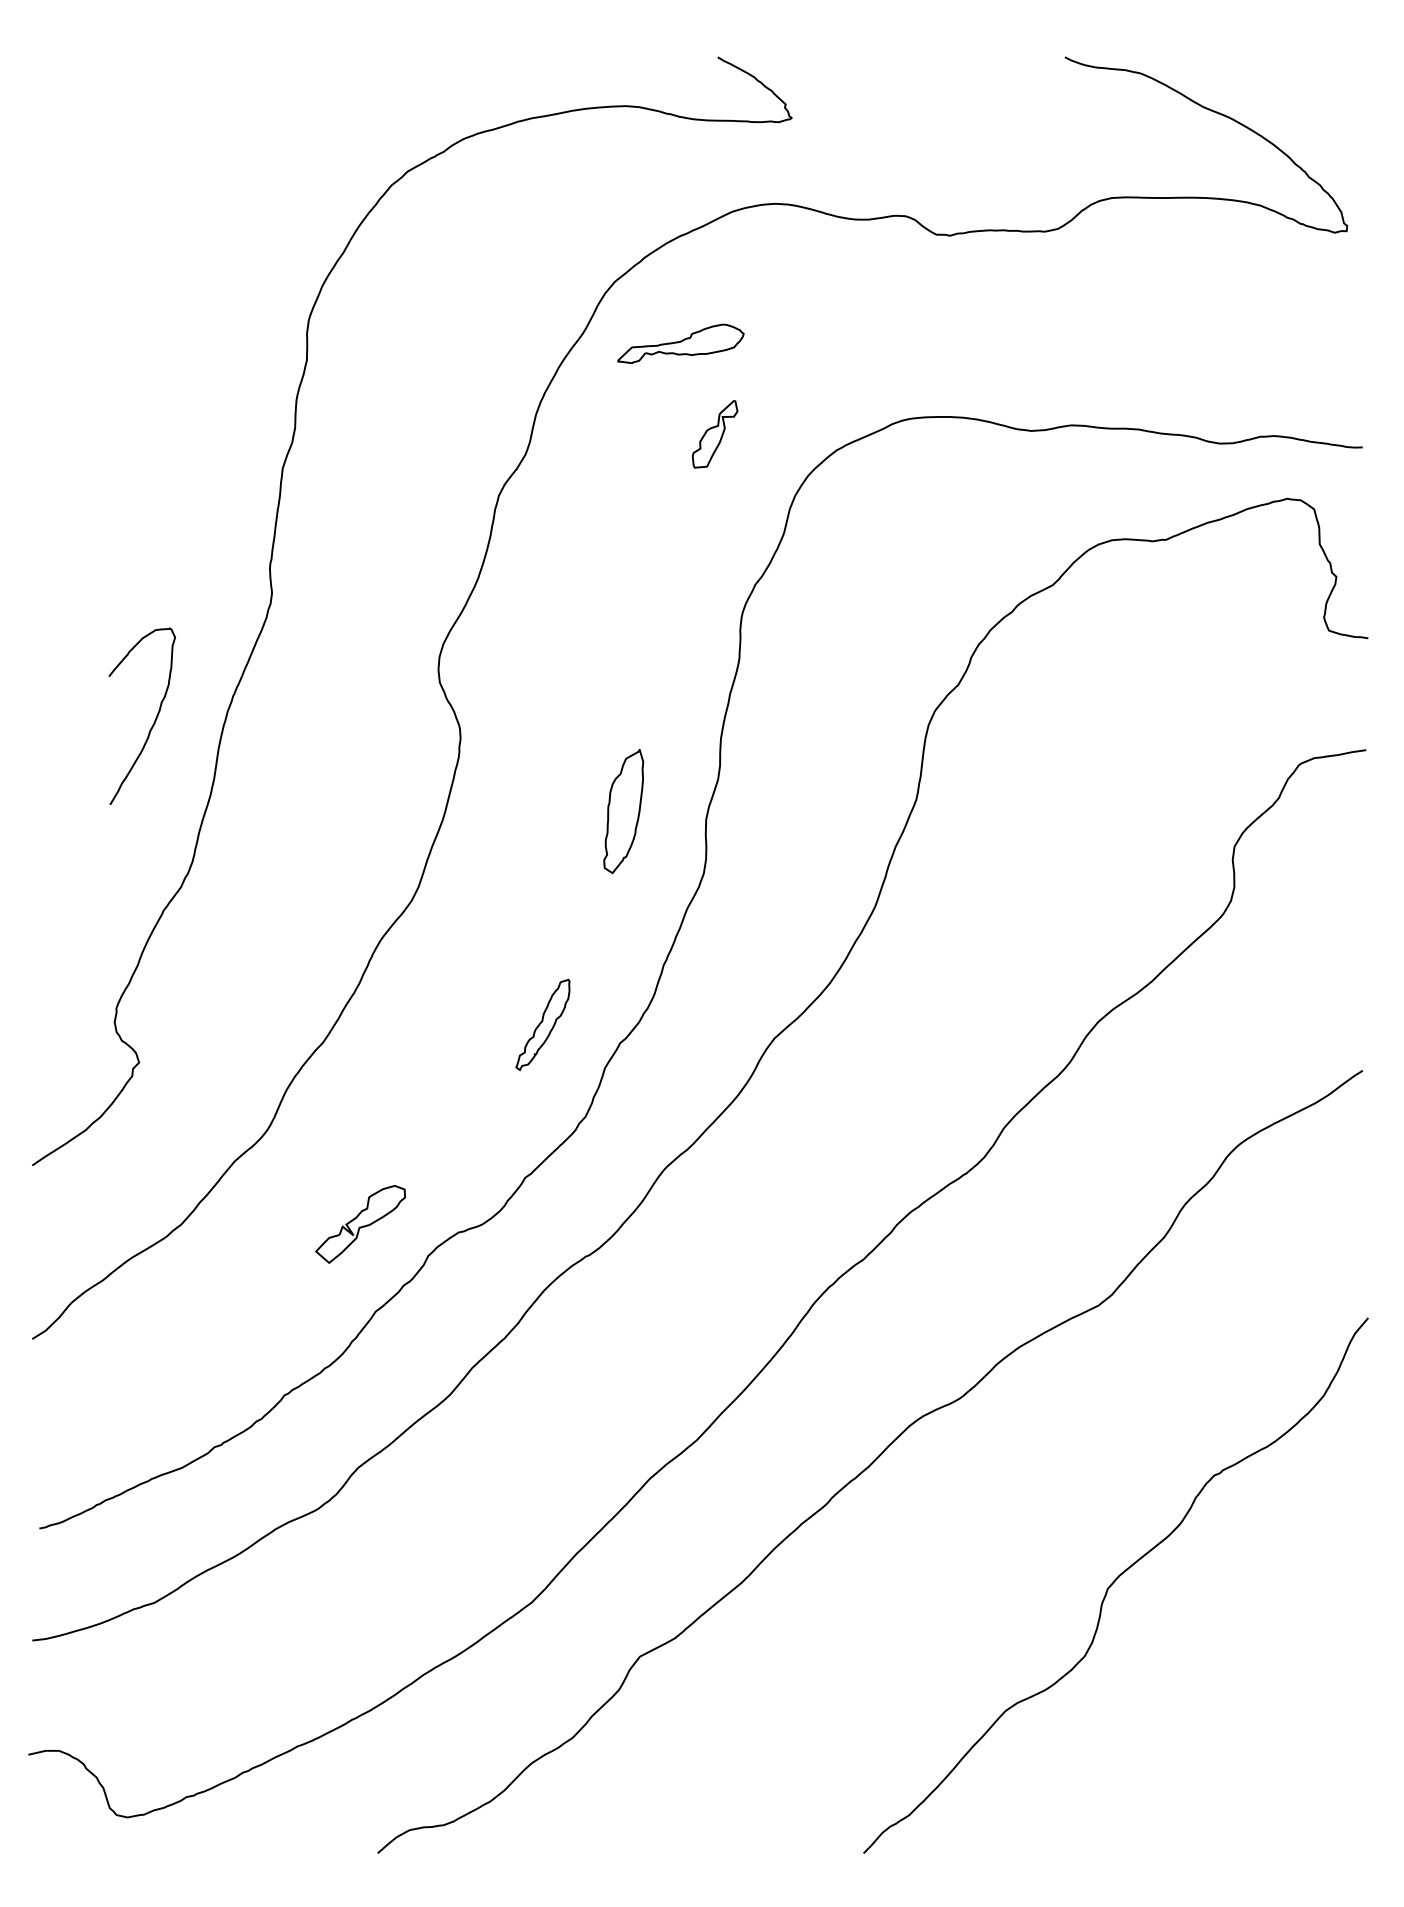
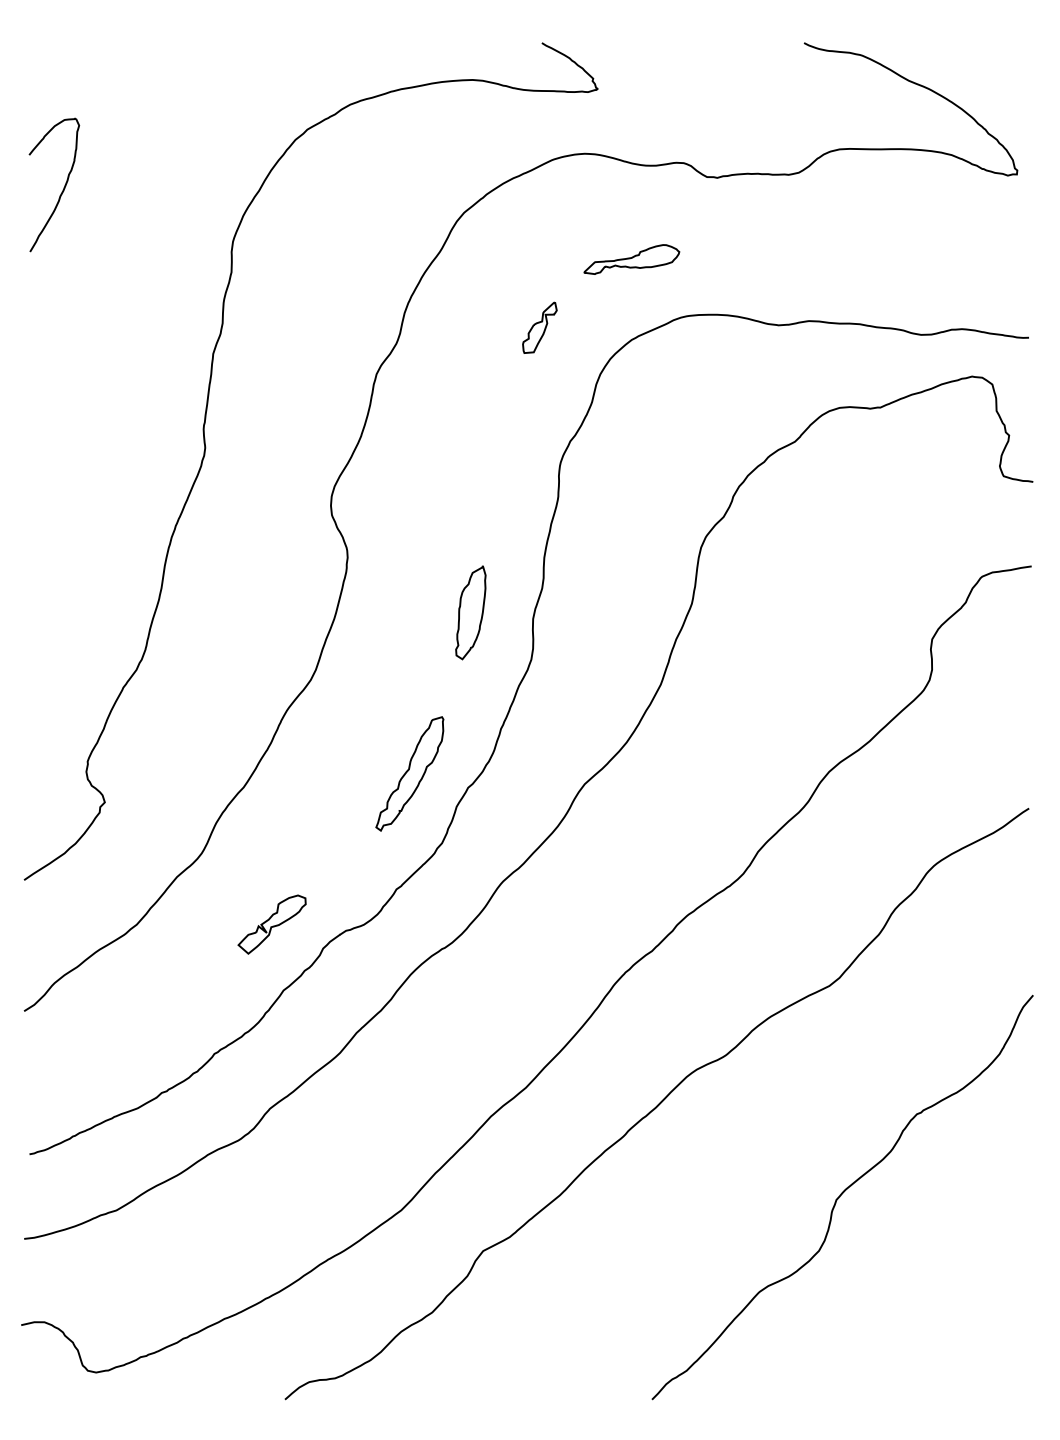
part: (680, 343) -> (631, 259), moved
curve: (153, 722) -> (62, 189), moved
part: (542, 1024) -> (409, 773), size x1.67

